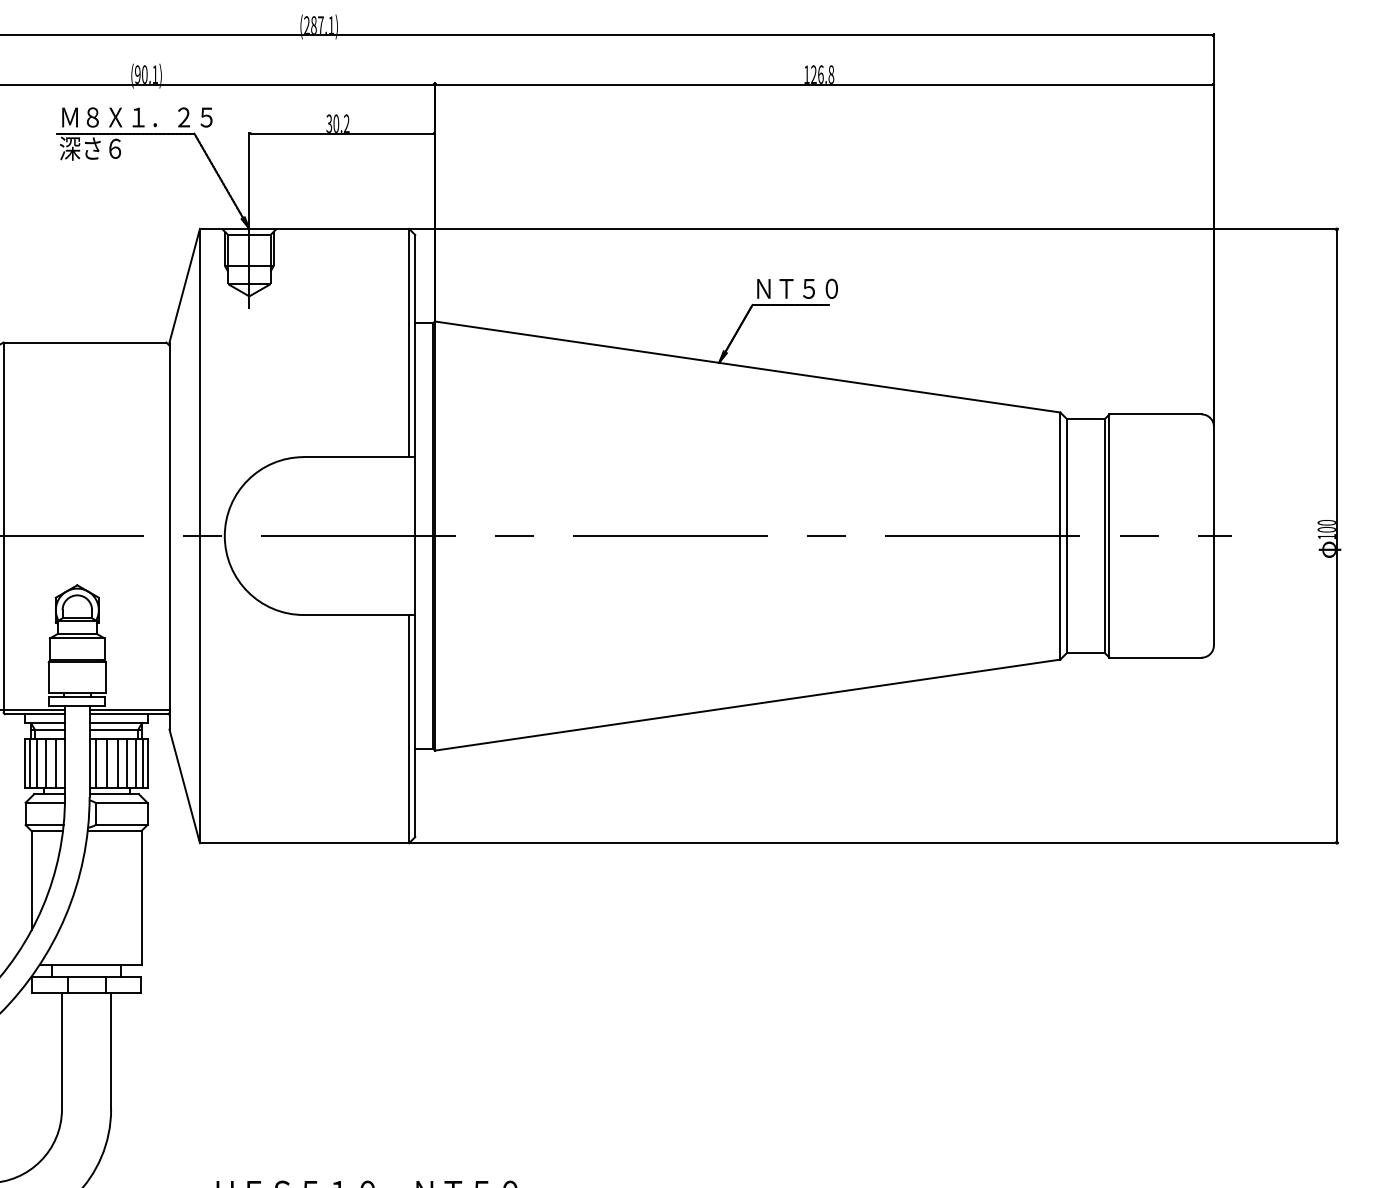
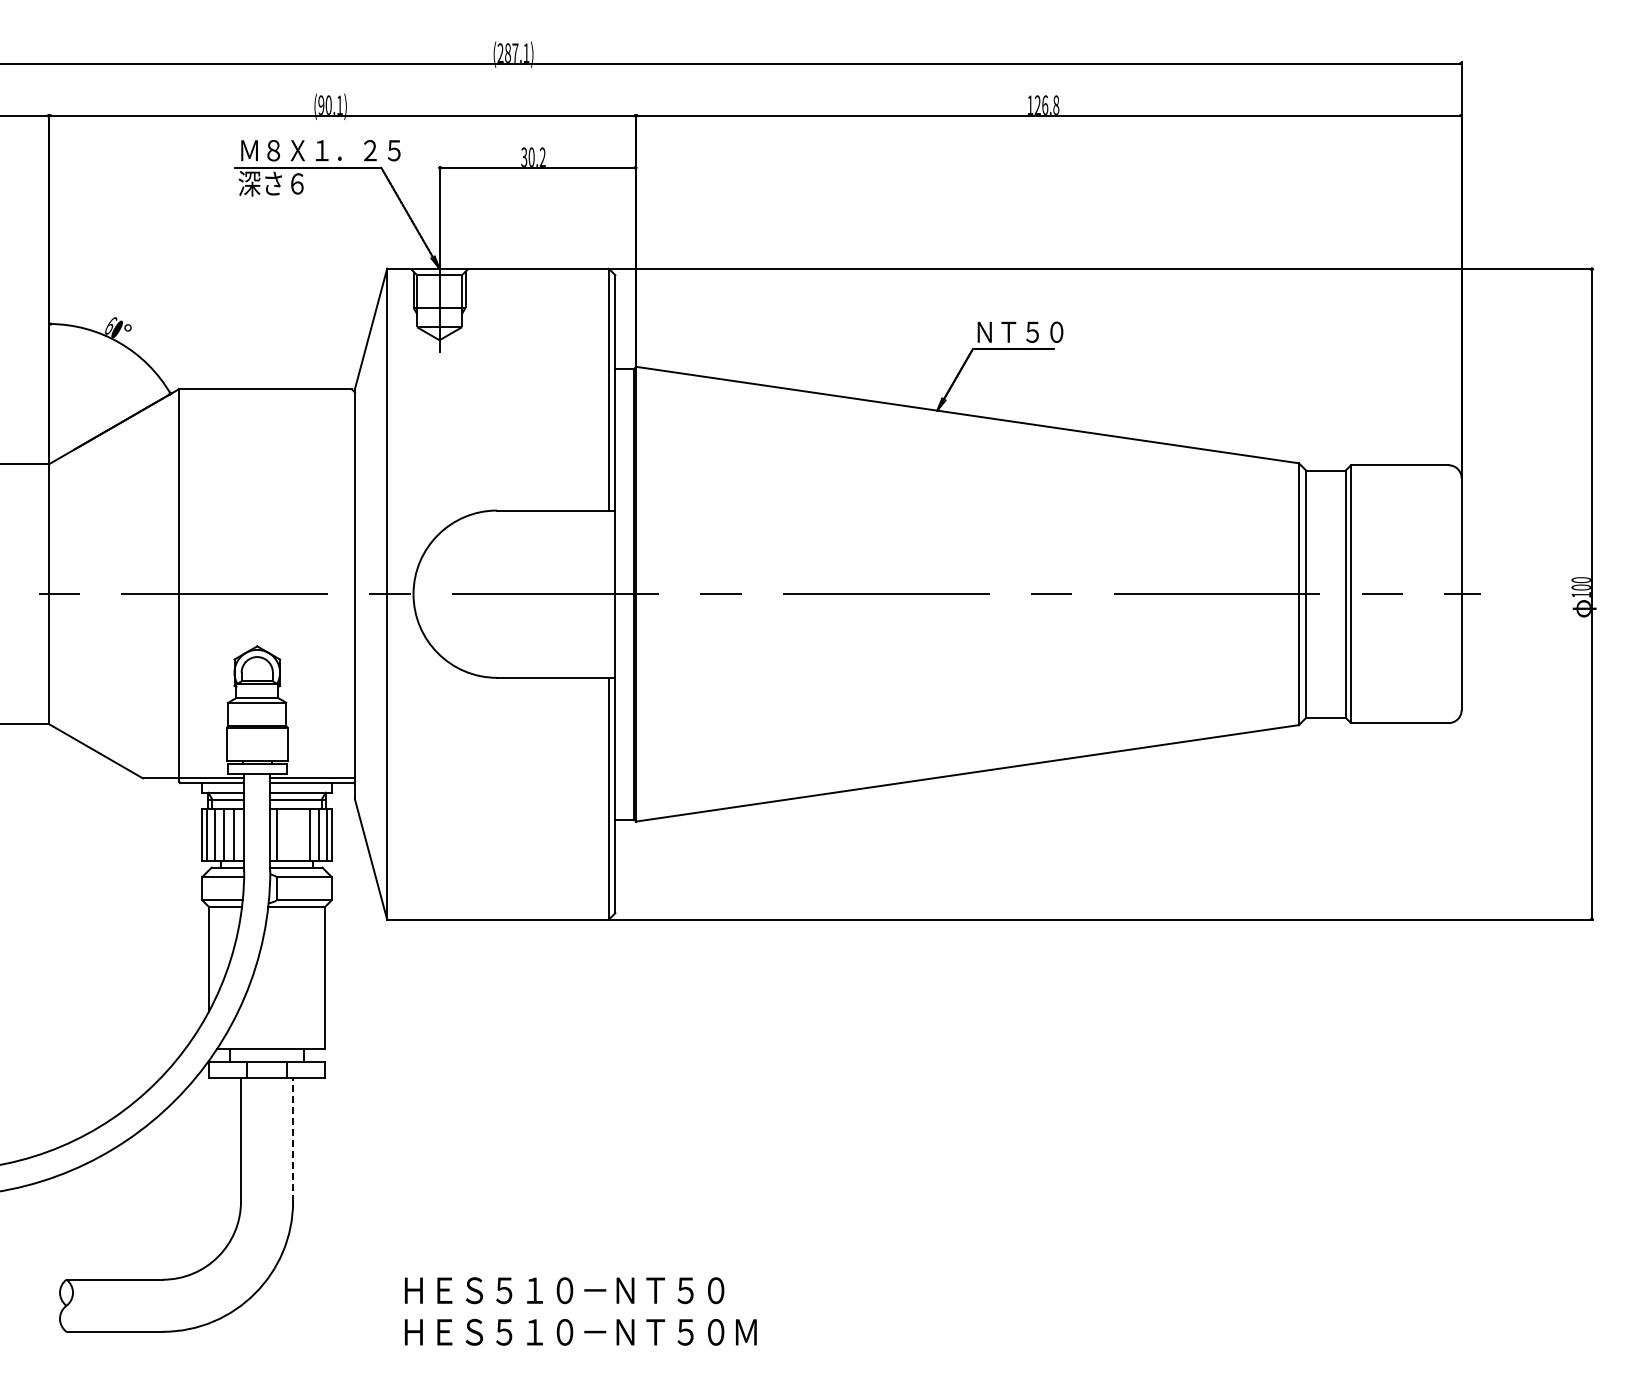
line: (106, 763) -> (288, 835), removed
line: (117, 763) -> (299, 835), removed
line: (111, 1050) -> (293, 1139), solid -> dashed

